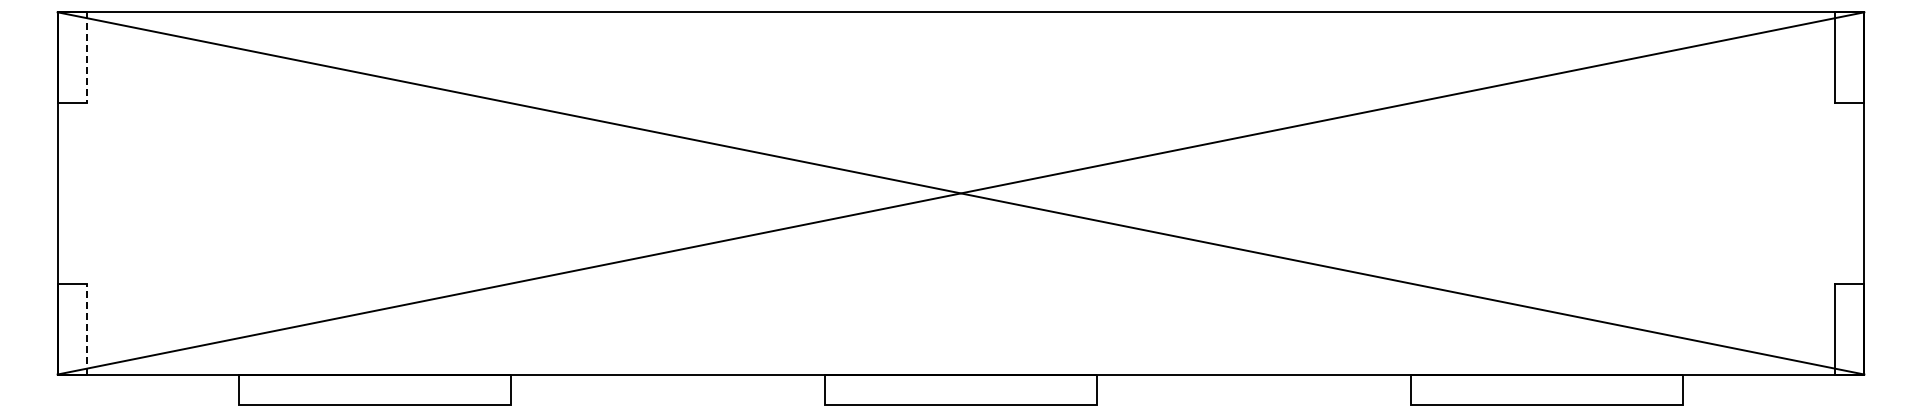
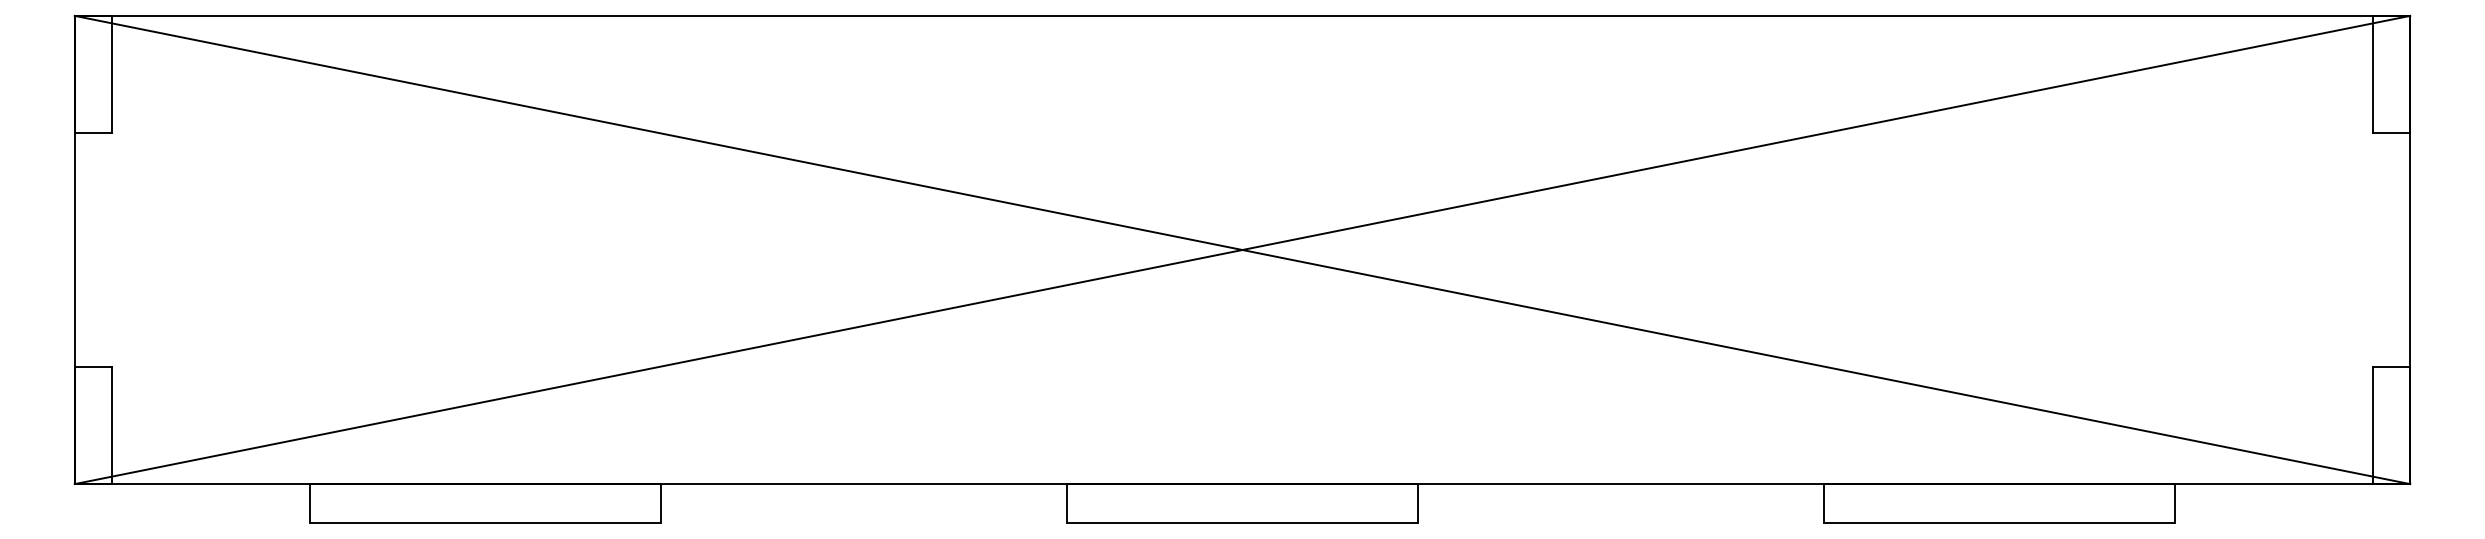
line: (86, 57) -> (112, 74), dashed -> solid
line: (86, 328) -> (112, 424), dashed -> solid

